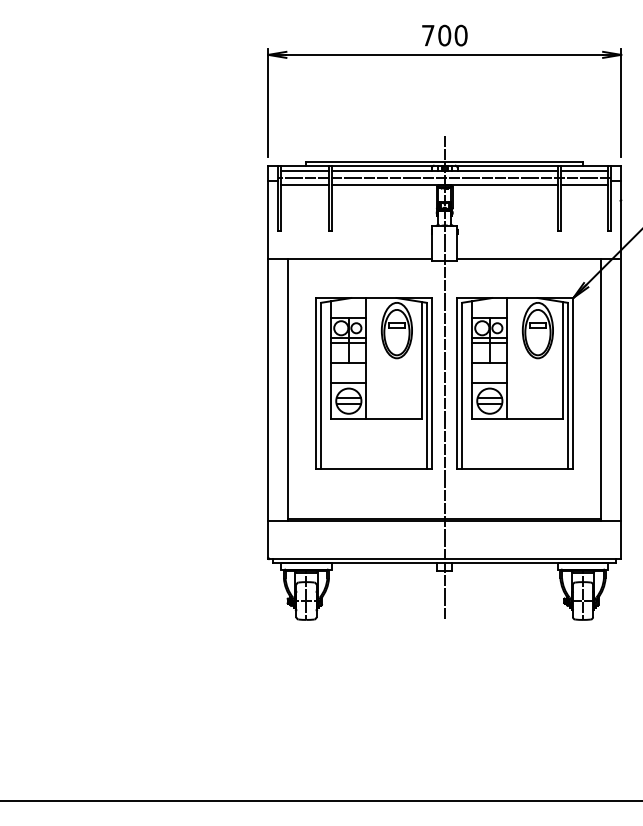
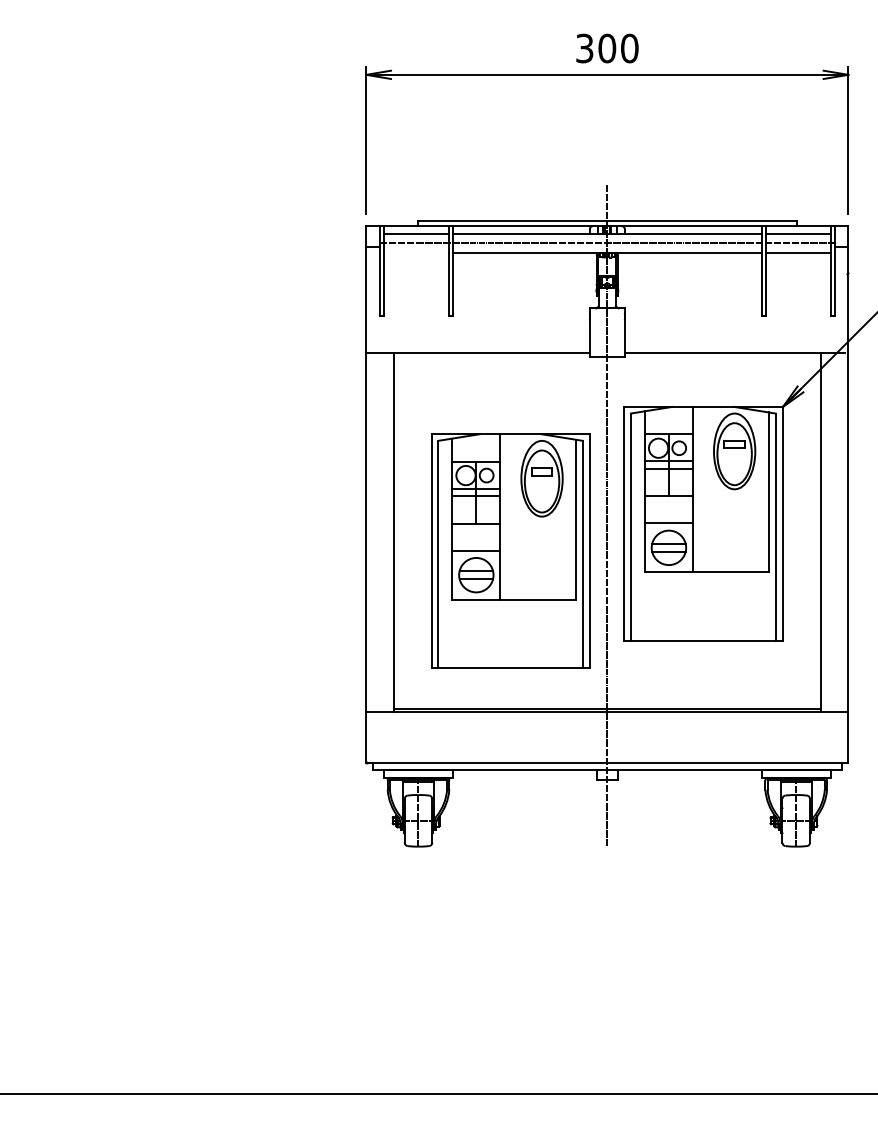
text: (428, 35) -> (585, 48), 700 -> 300
line: (304, 185) -> (415, 253), removed
part: (373, 383) -> (510, 551), moved

